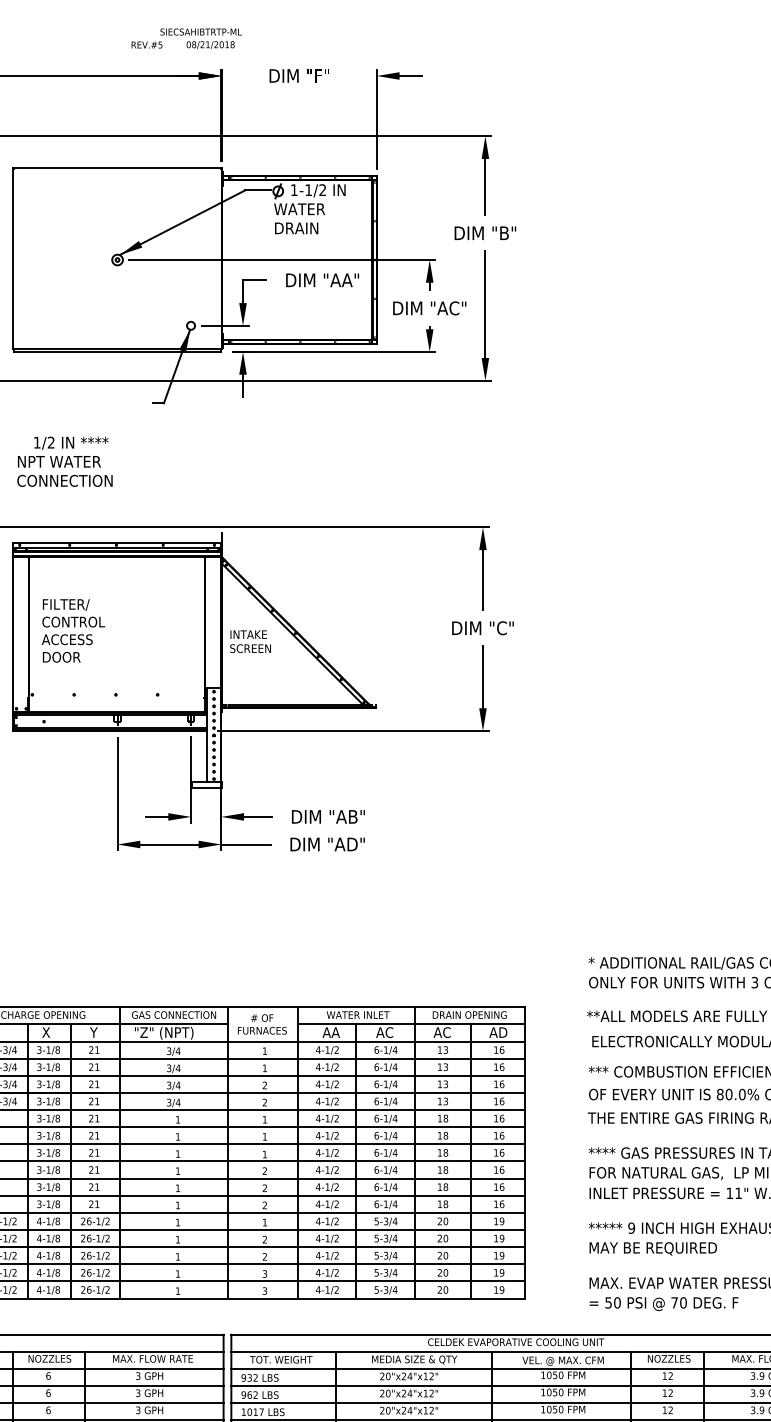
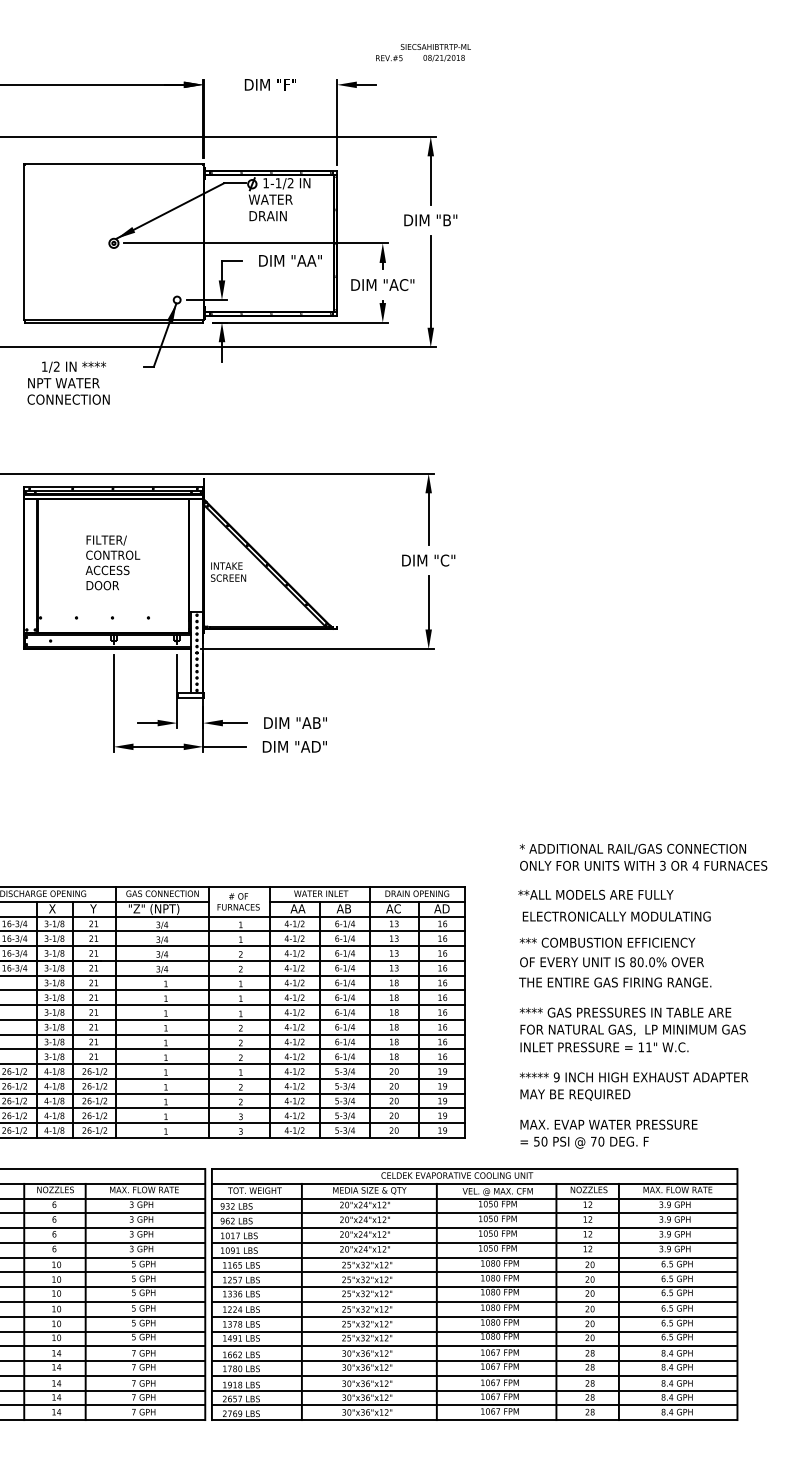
text: (186, 38) -> (423, 52), moved
text: (64, 461) -> (68, 382), moved
text: (72, 630) -> (112, 562), moved
text: (388, 1032) -> (347, 908), AC -> AB

